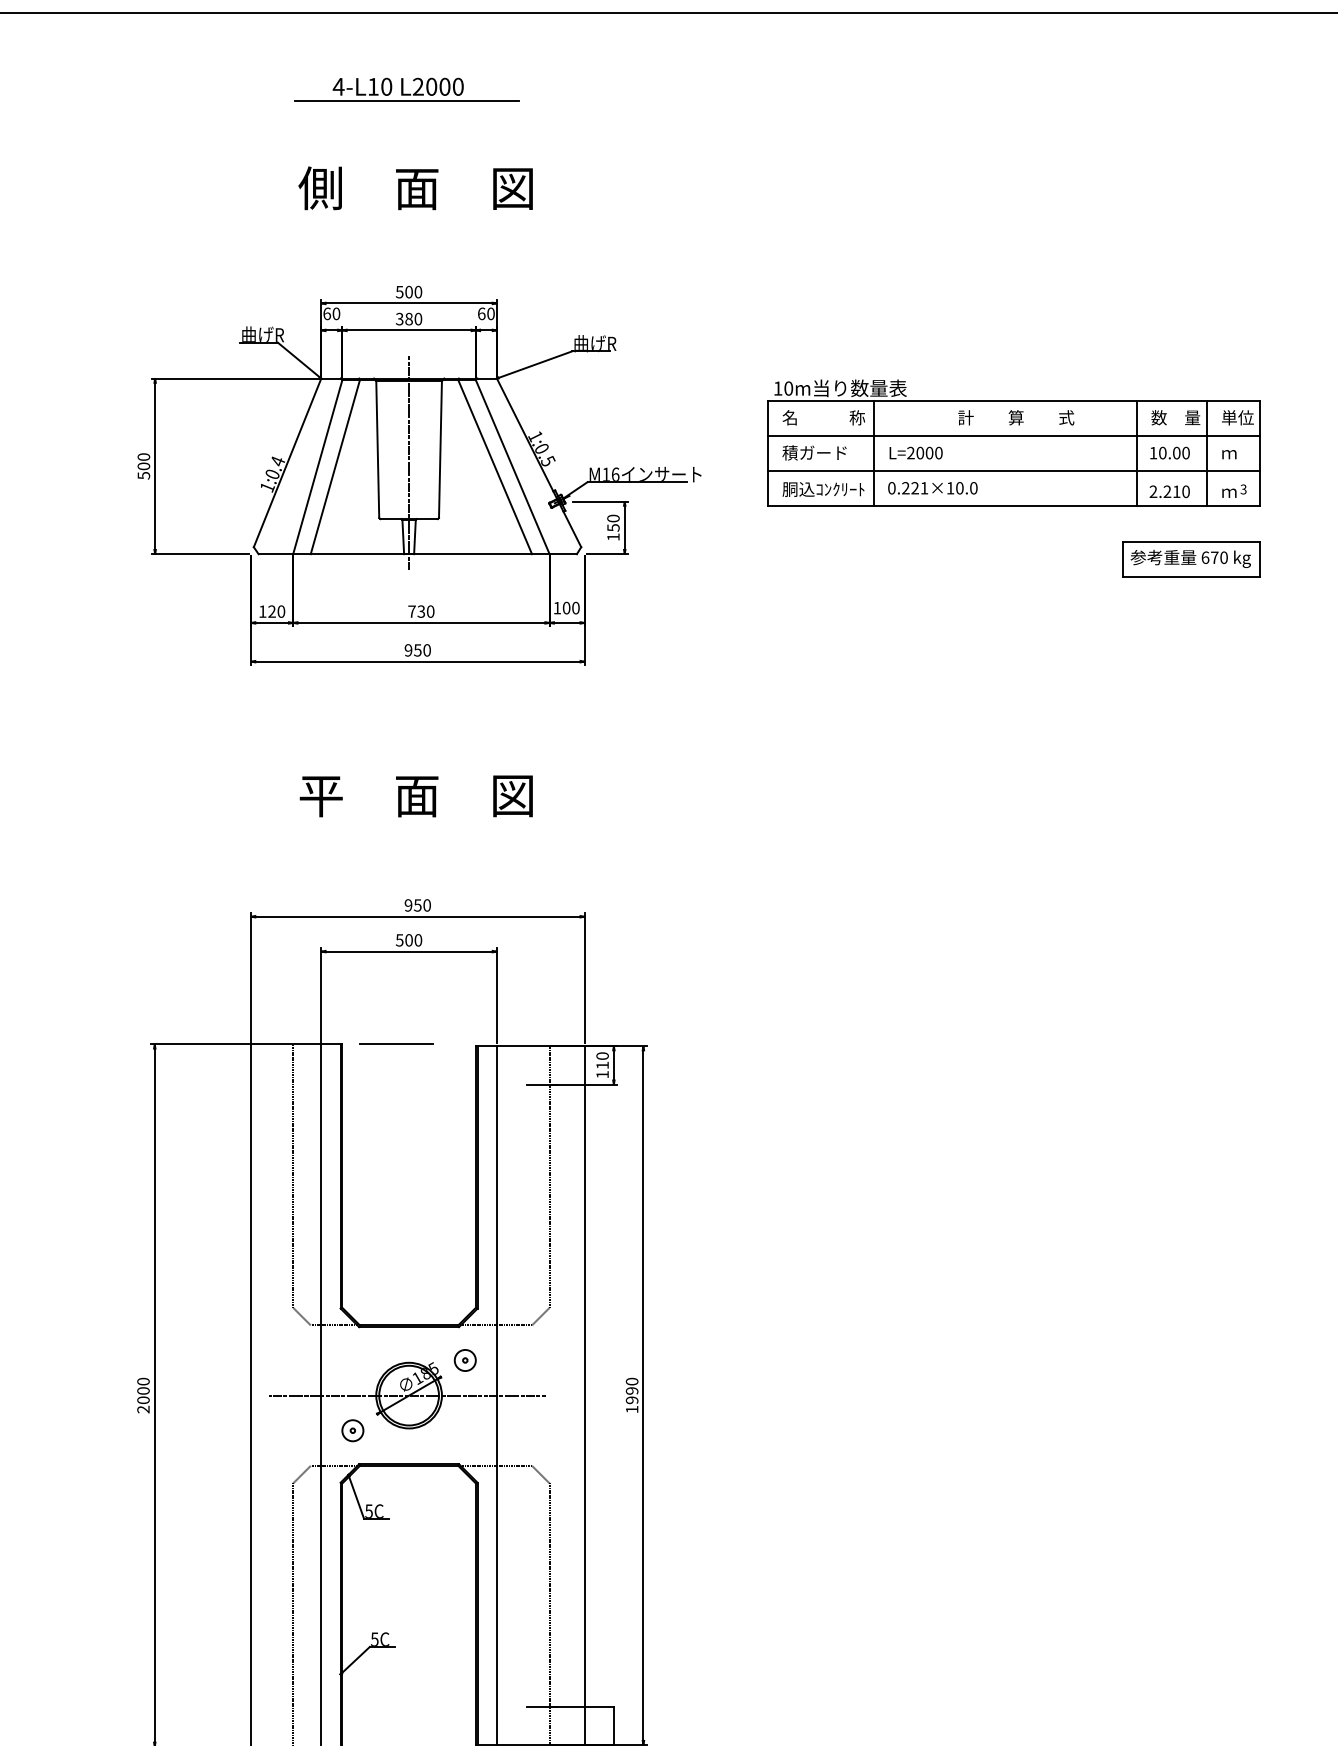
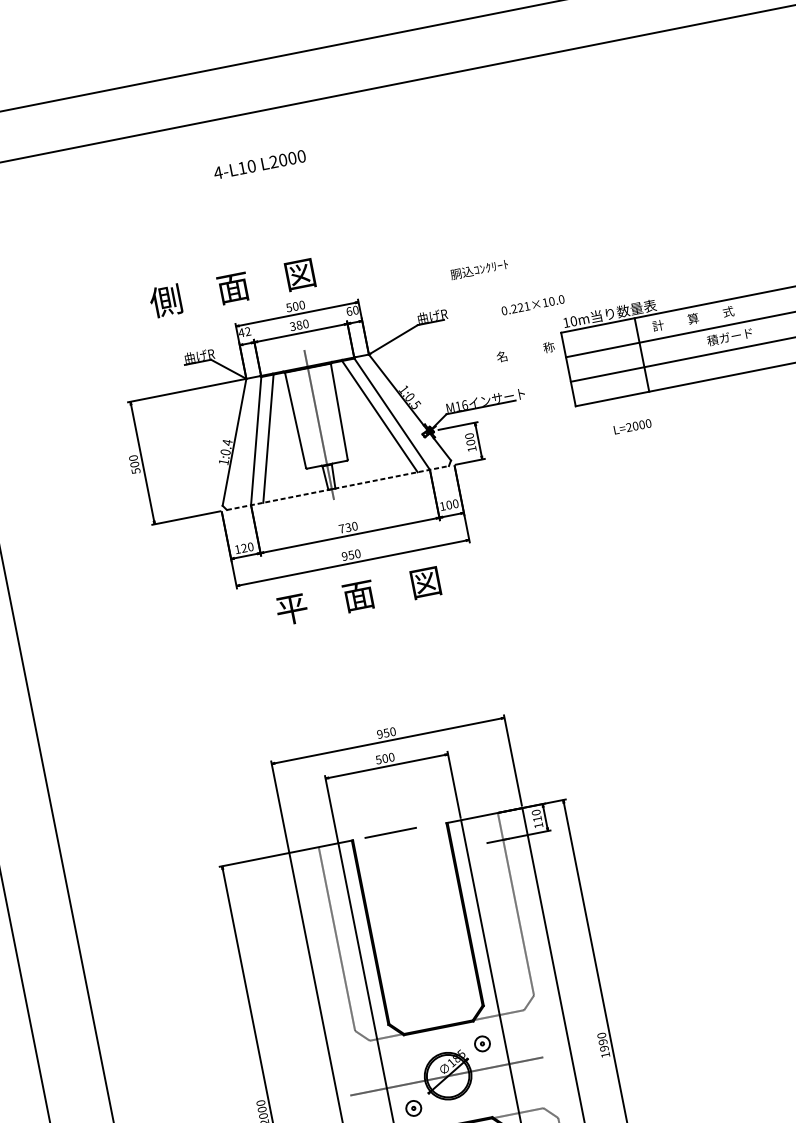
line: (406, 100) -> (267, 173), removed
text: (415, 188) -> (232, 288), moved
text: (331, 313) -> (244, 332), 60 -> 42
text: (823, 417) -> (525, 351), moved
text: (1016, 417) -> (693, 318), moved
text: (814, 452) -> (729, 336), moved
text: (915, 452) -> (632, 426), moved
text: (932, 488) -> (532, 305), moved
text: (823, 489) -> (479, 269), moved
text: (613, 527) -> (470, 442), 150 -> 100
line: (418, 554) -> (338, 488), solid -> dashed
text: (415, 796) -> (357, 596), moved

